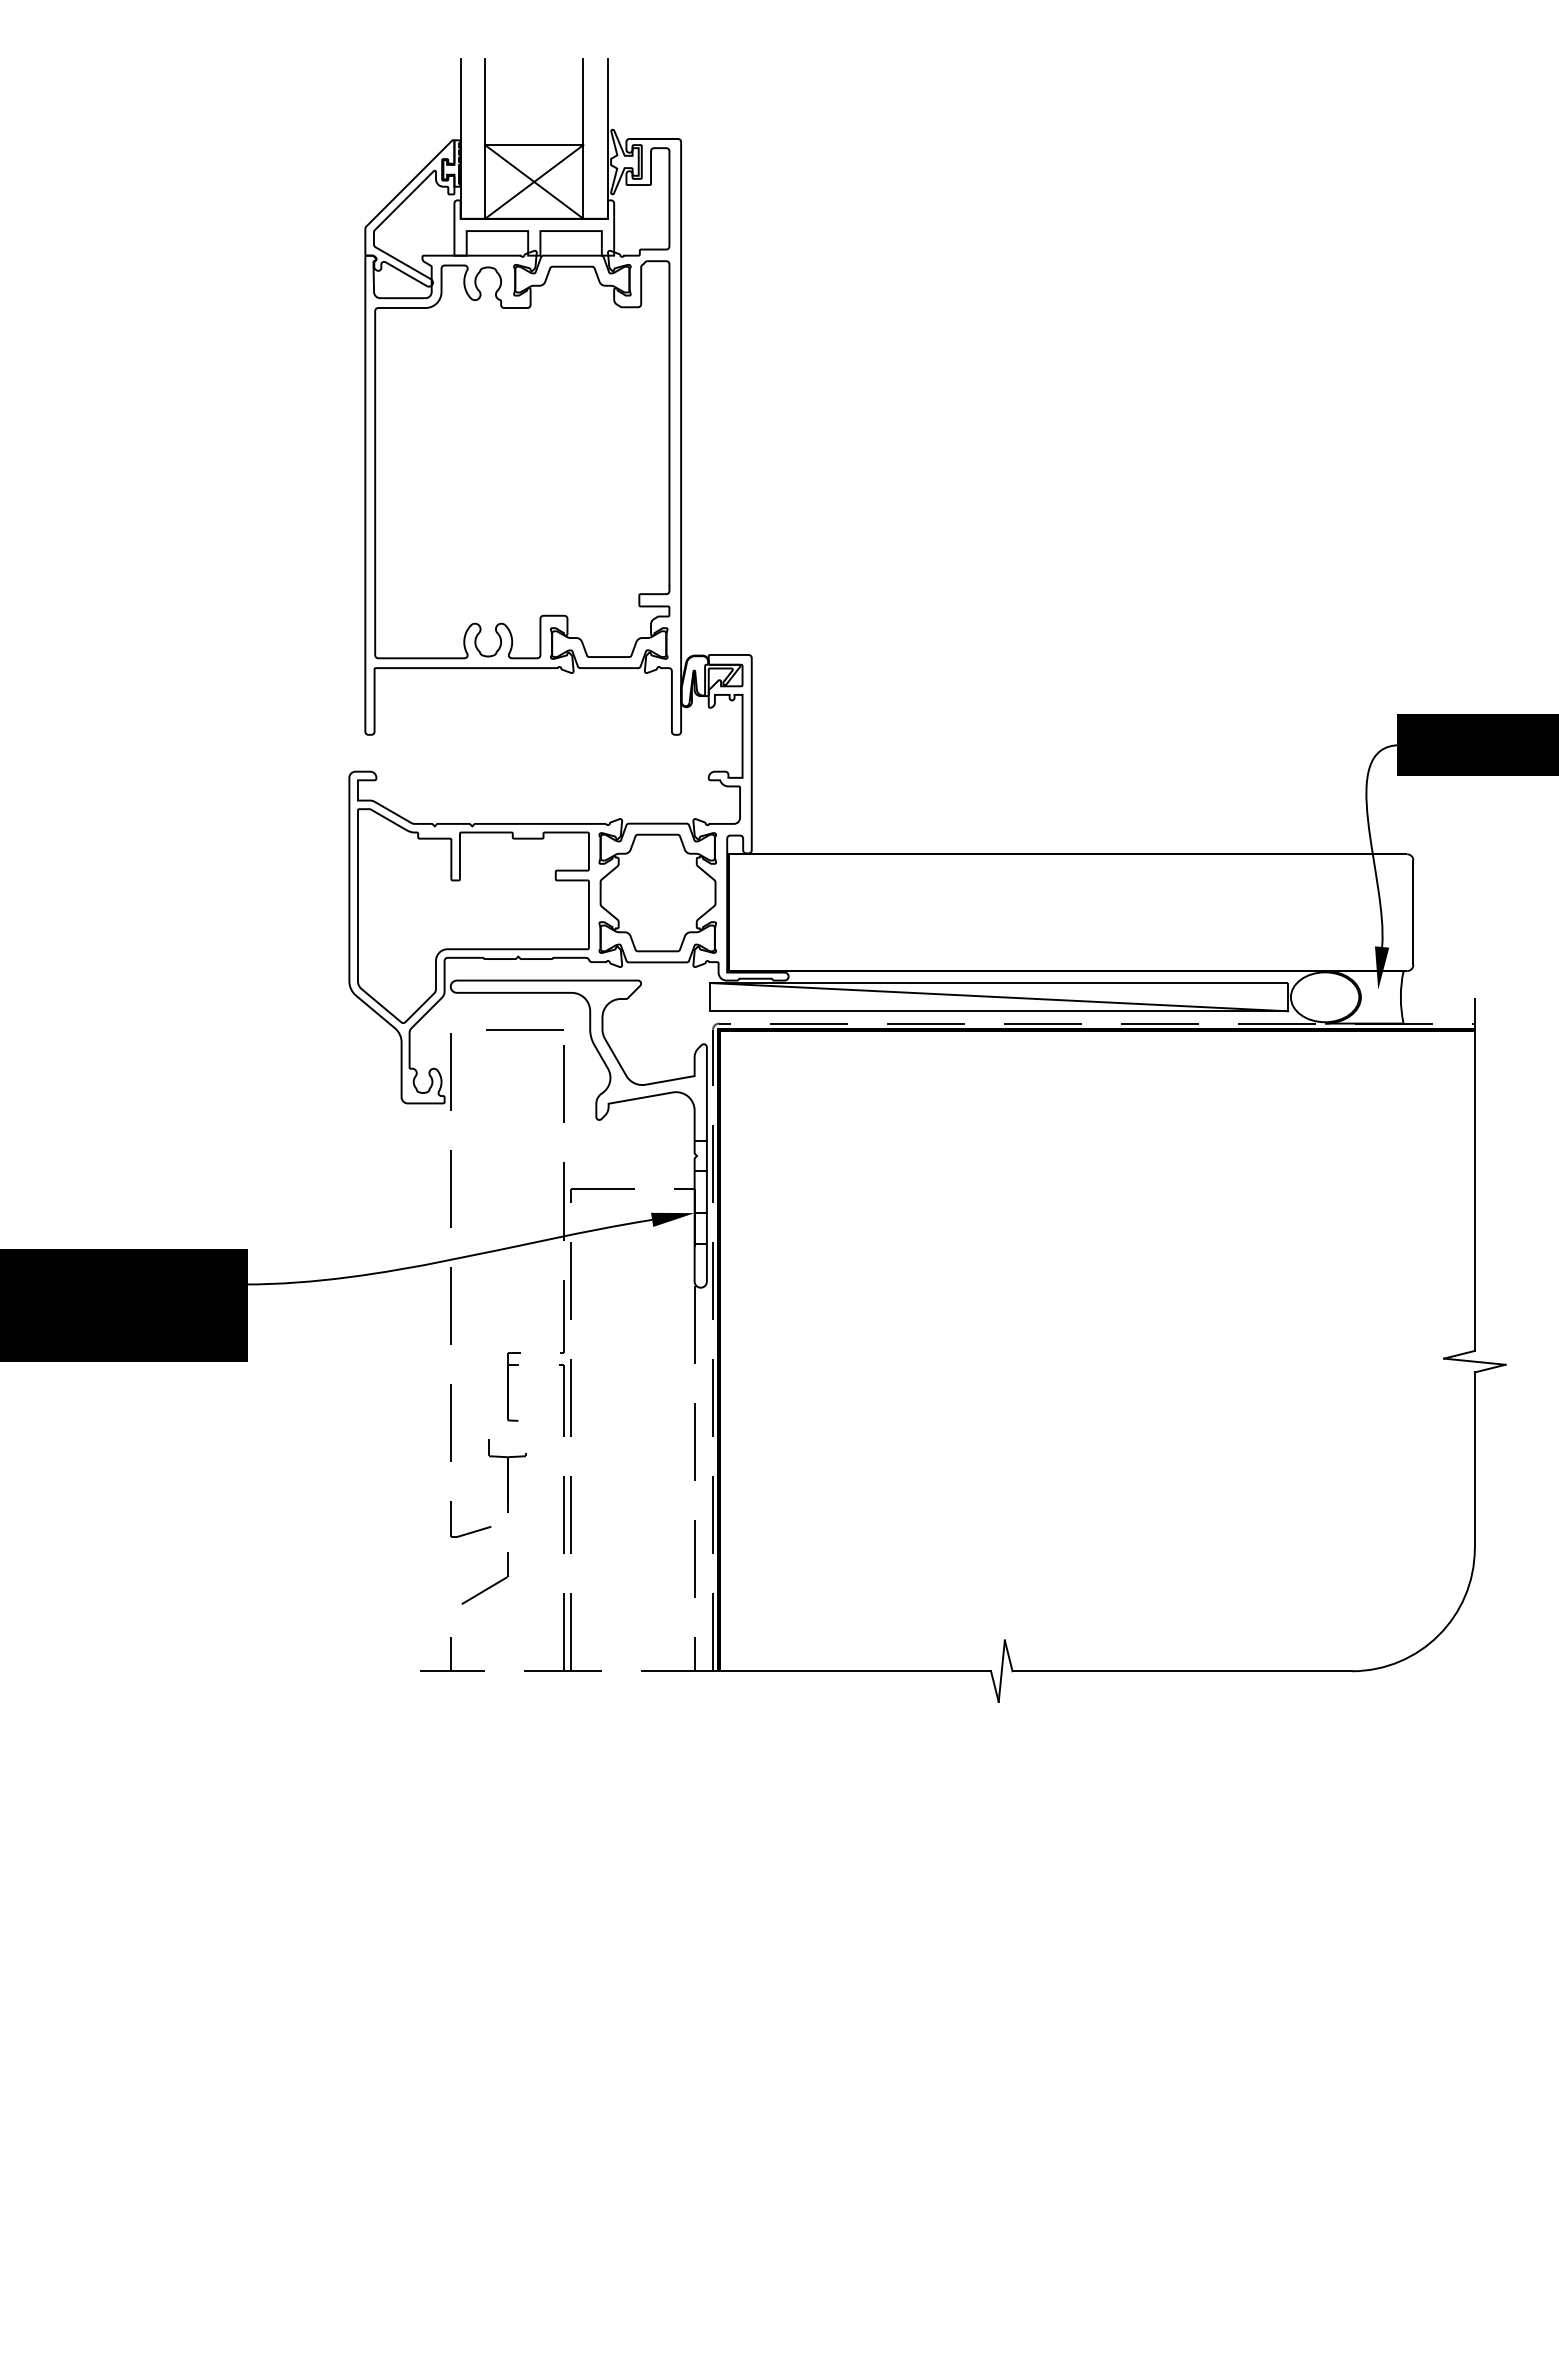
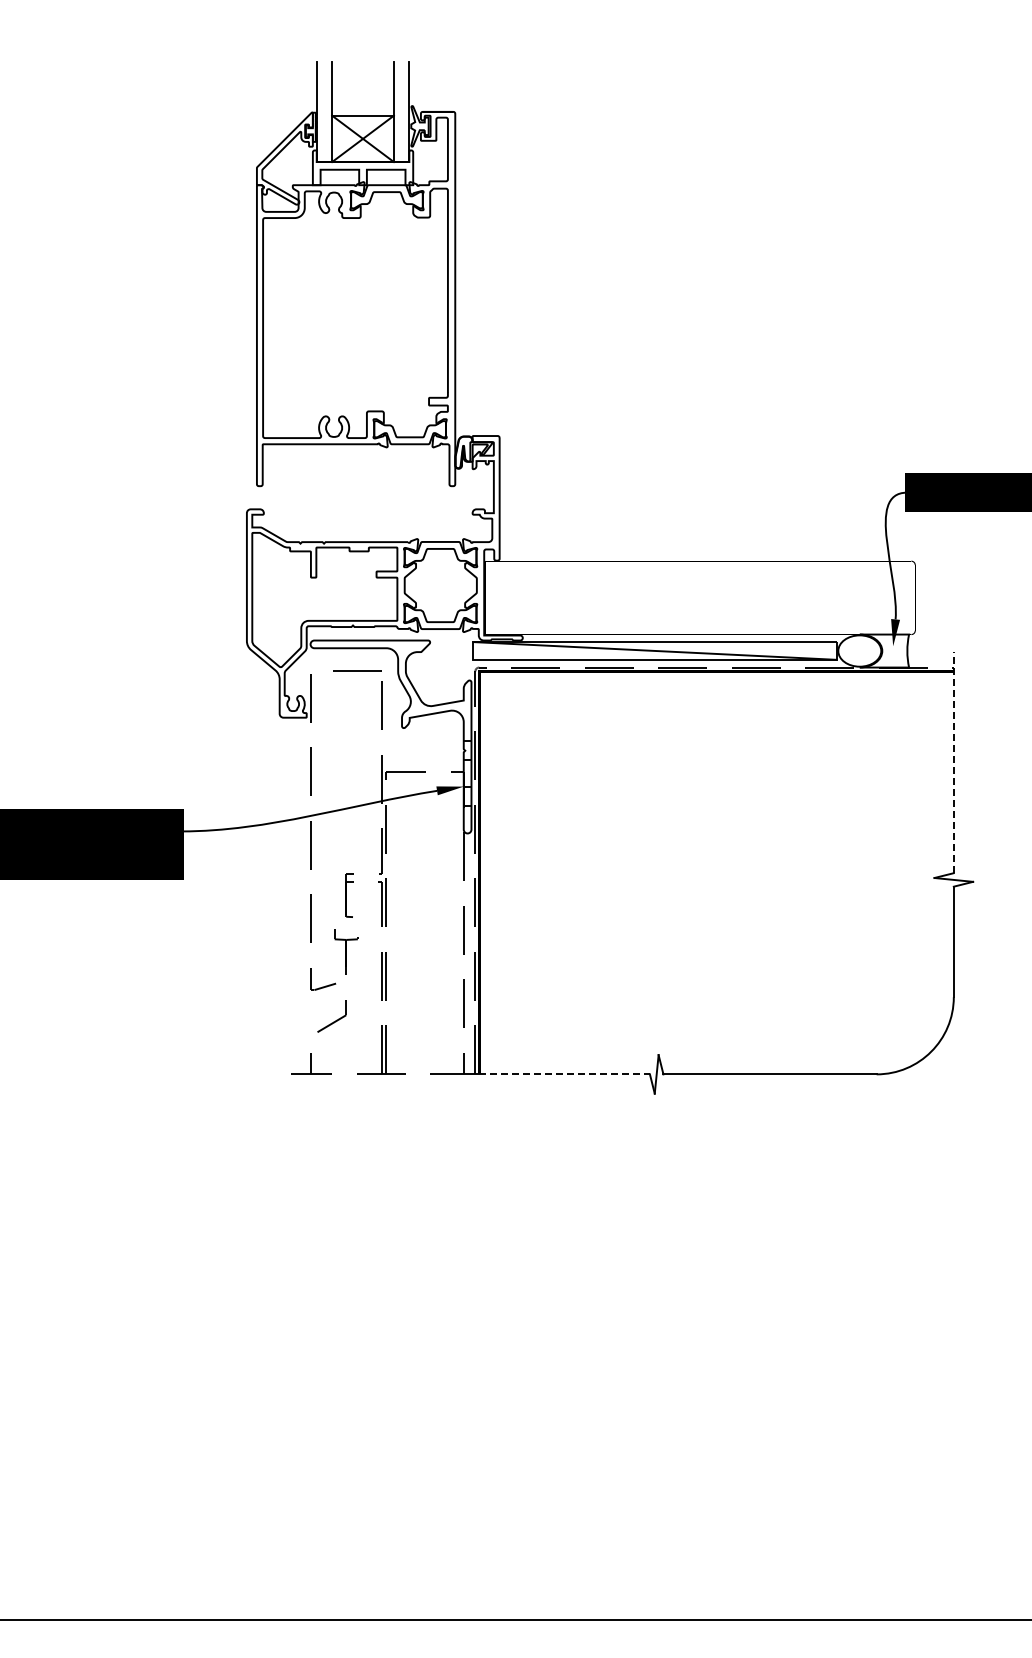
line: (1474, 1174) -> (953, 762), solid -> dashed
line: (856, 1671) -> (565, 1074), solid -> dashed

